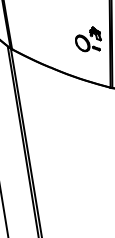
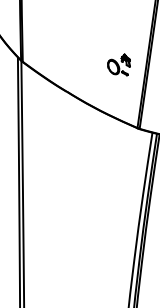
part: (87, 39) -> (118, 64), size x0.7

